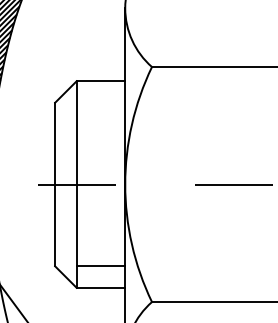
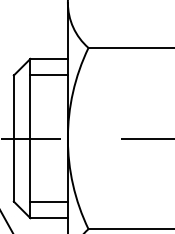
line: (100, 102) -> (48, 75), added

